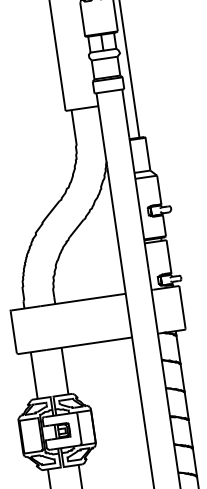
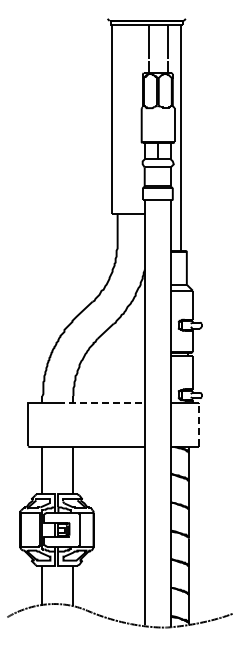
line: (84, 300) -> (102, 403), solid -> dashed
line: (182, 307) -> (198, 424), solid -> dashed

